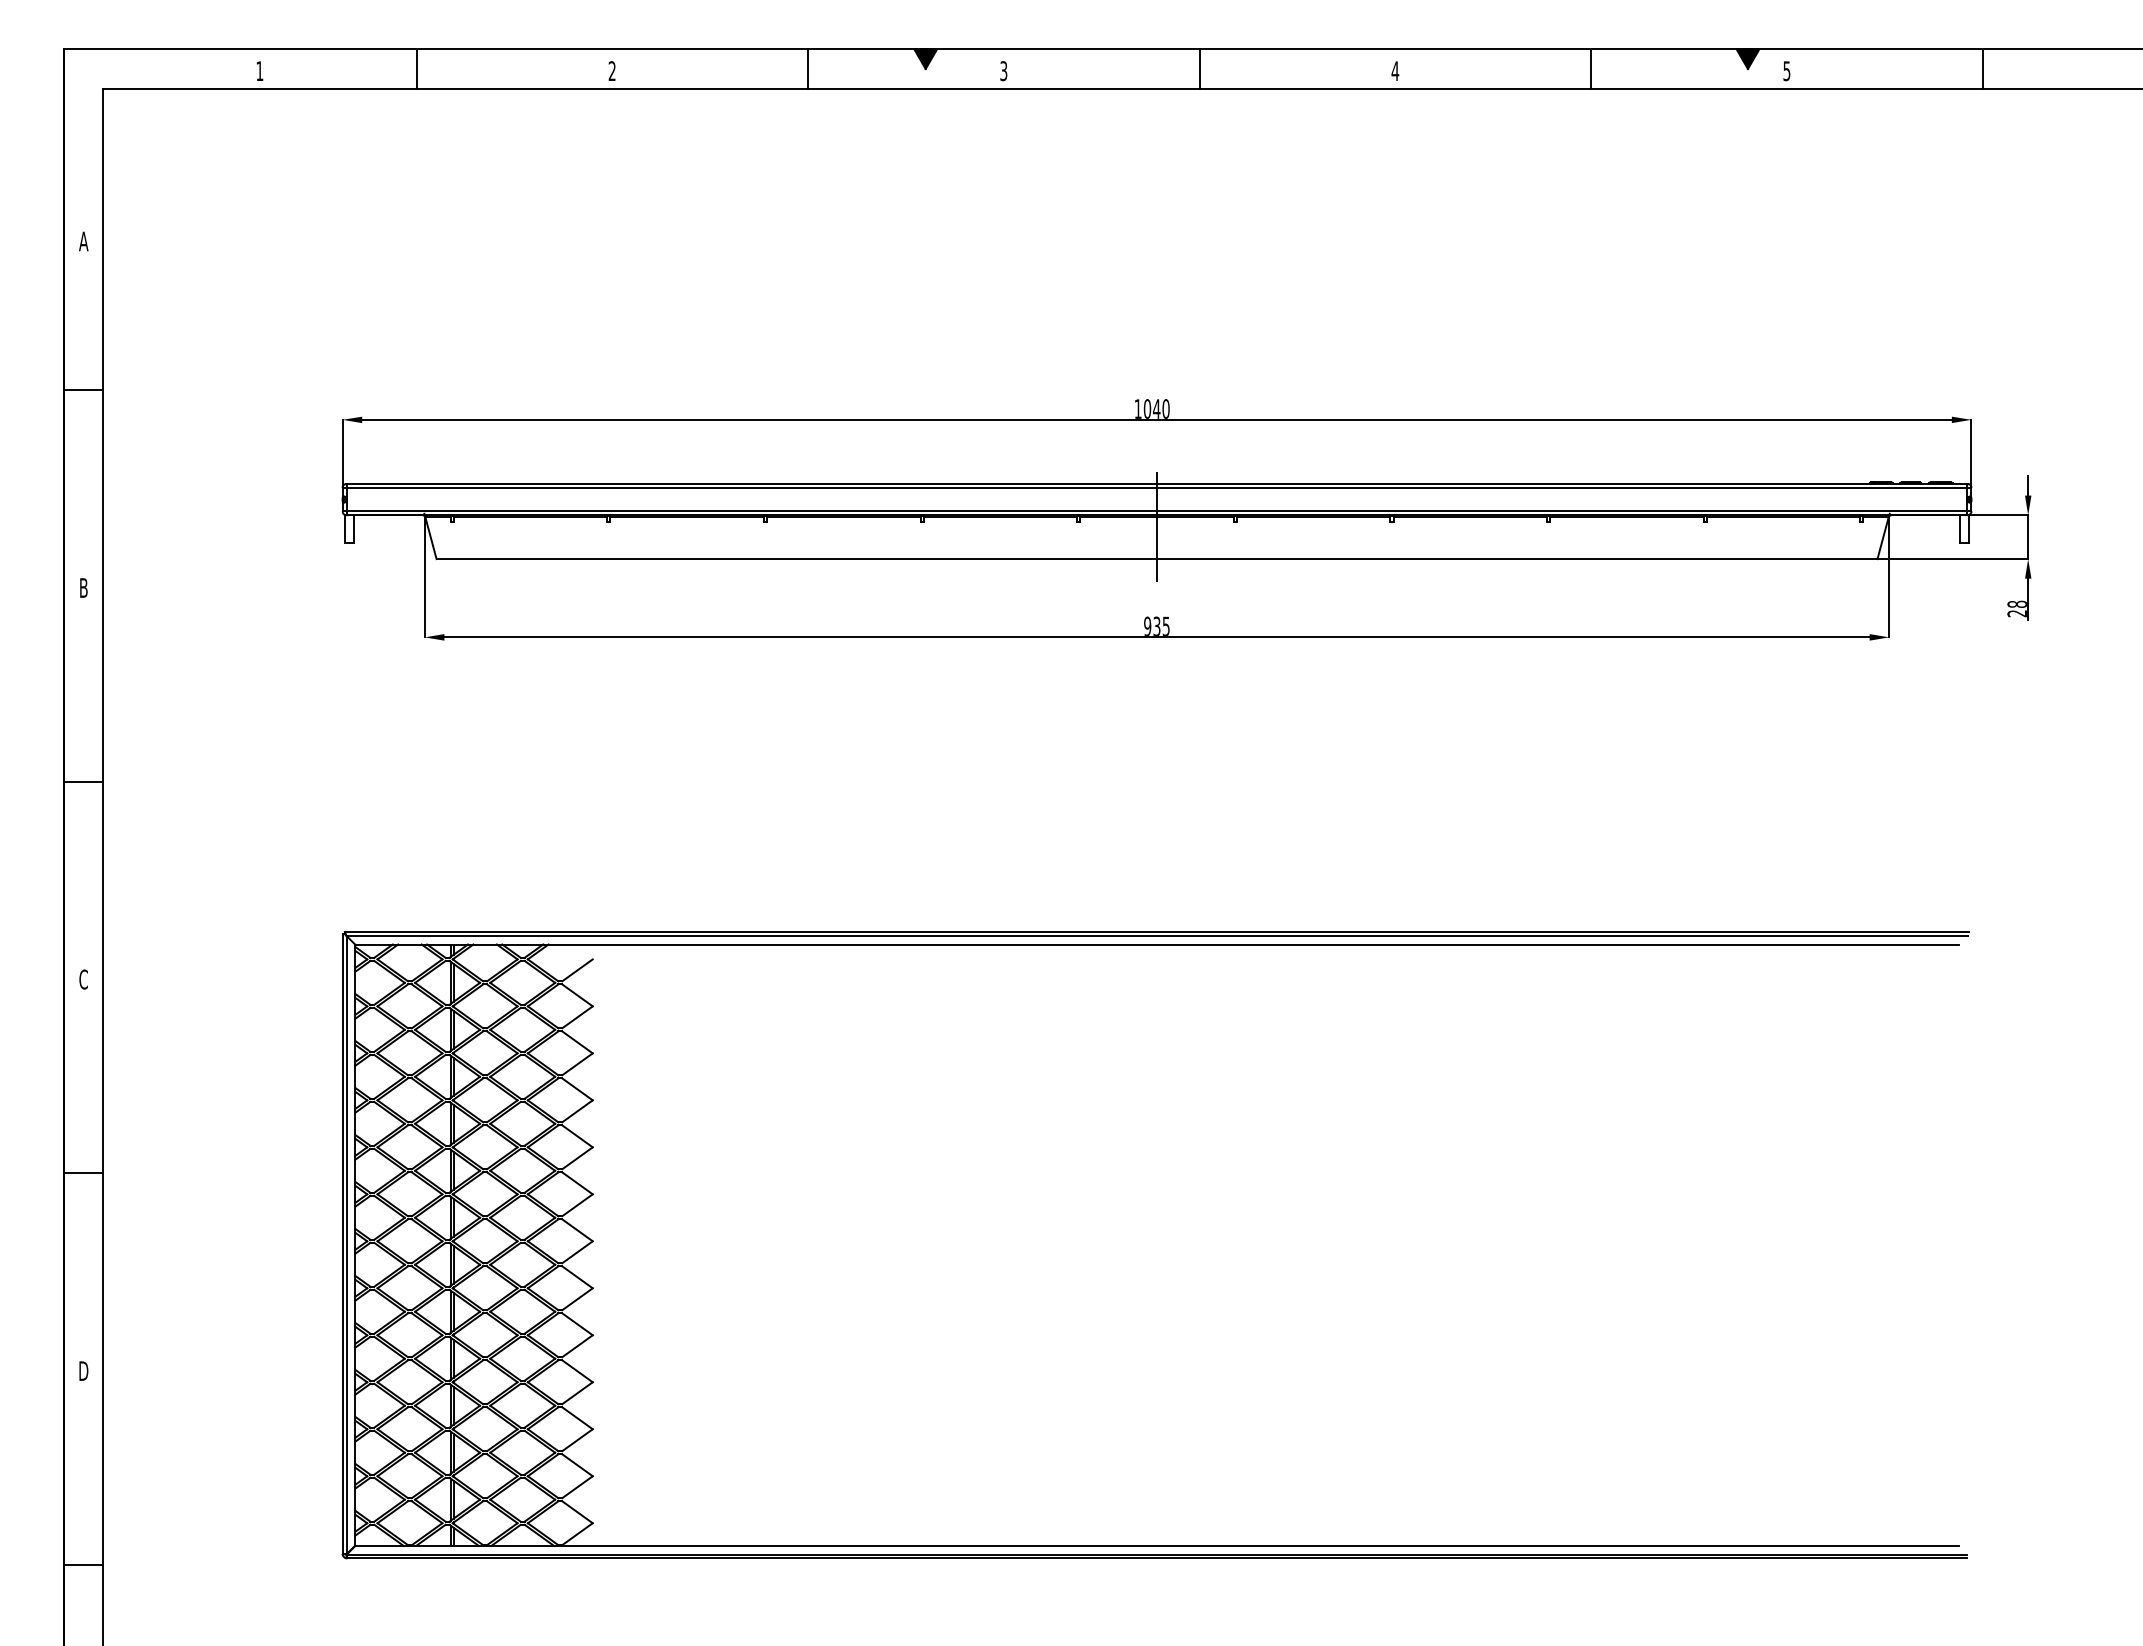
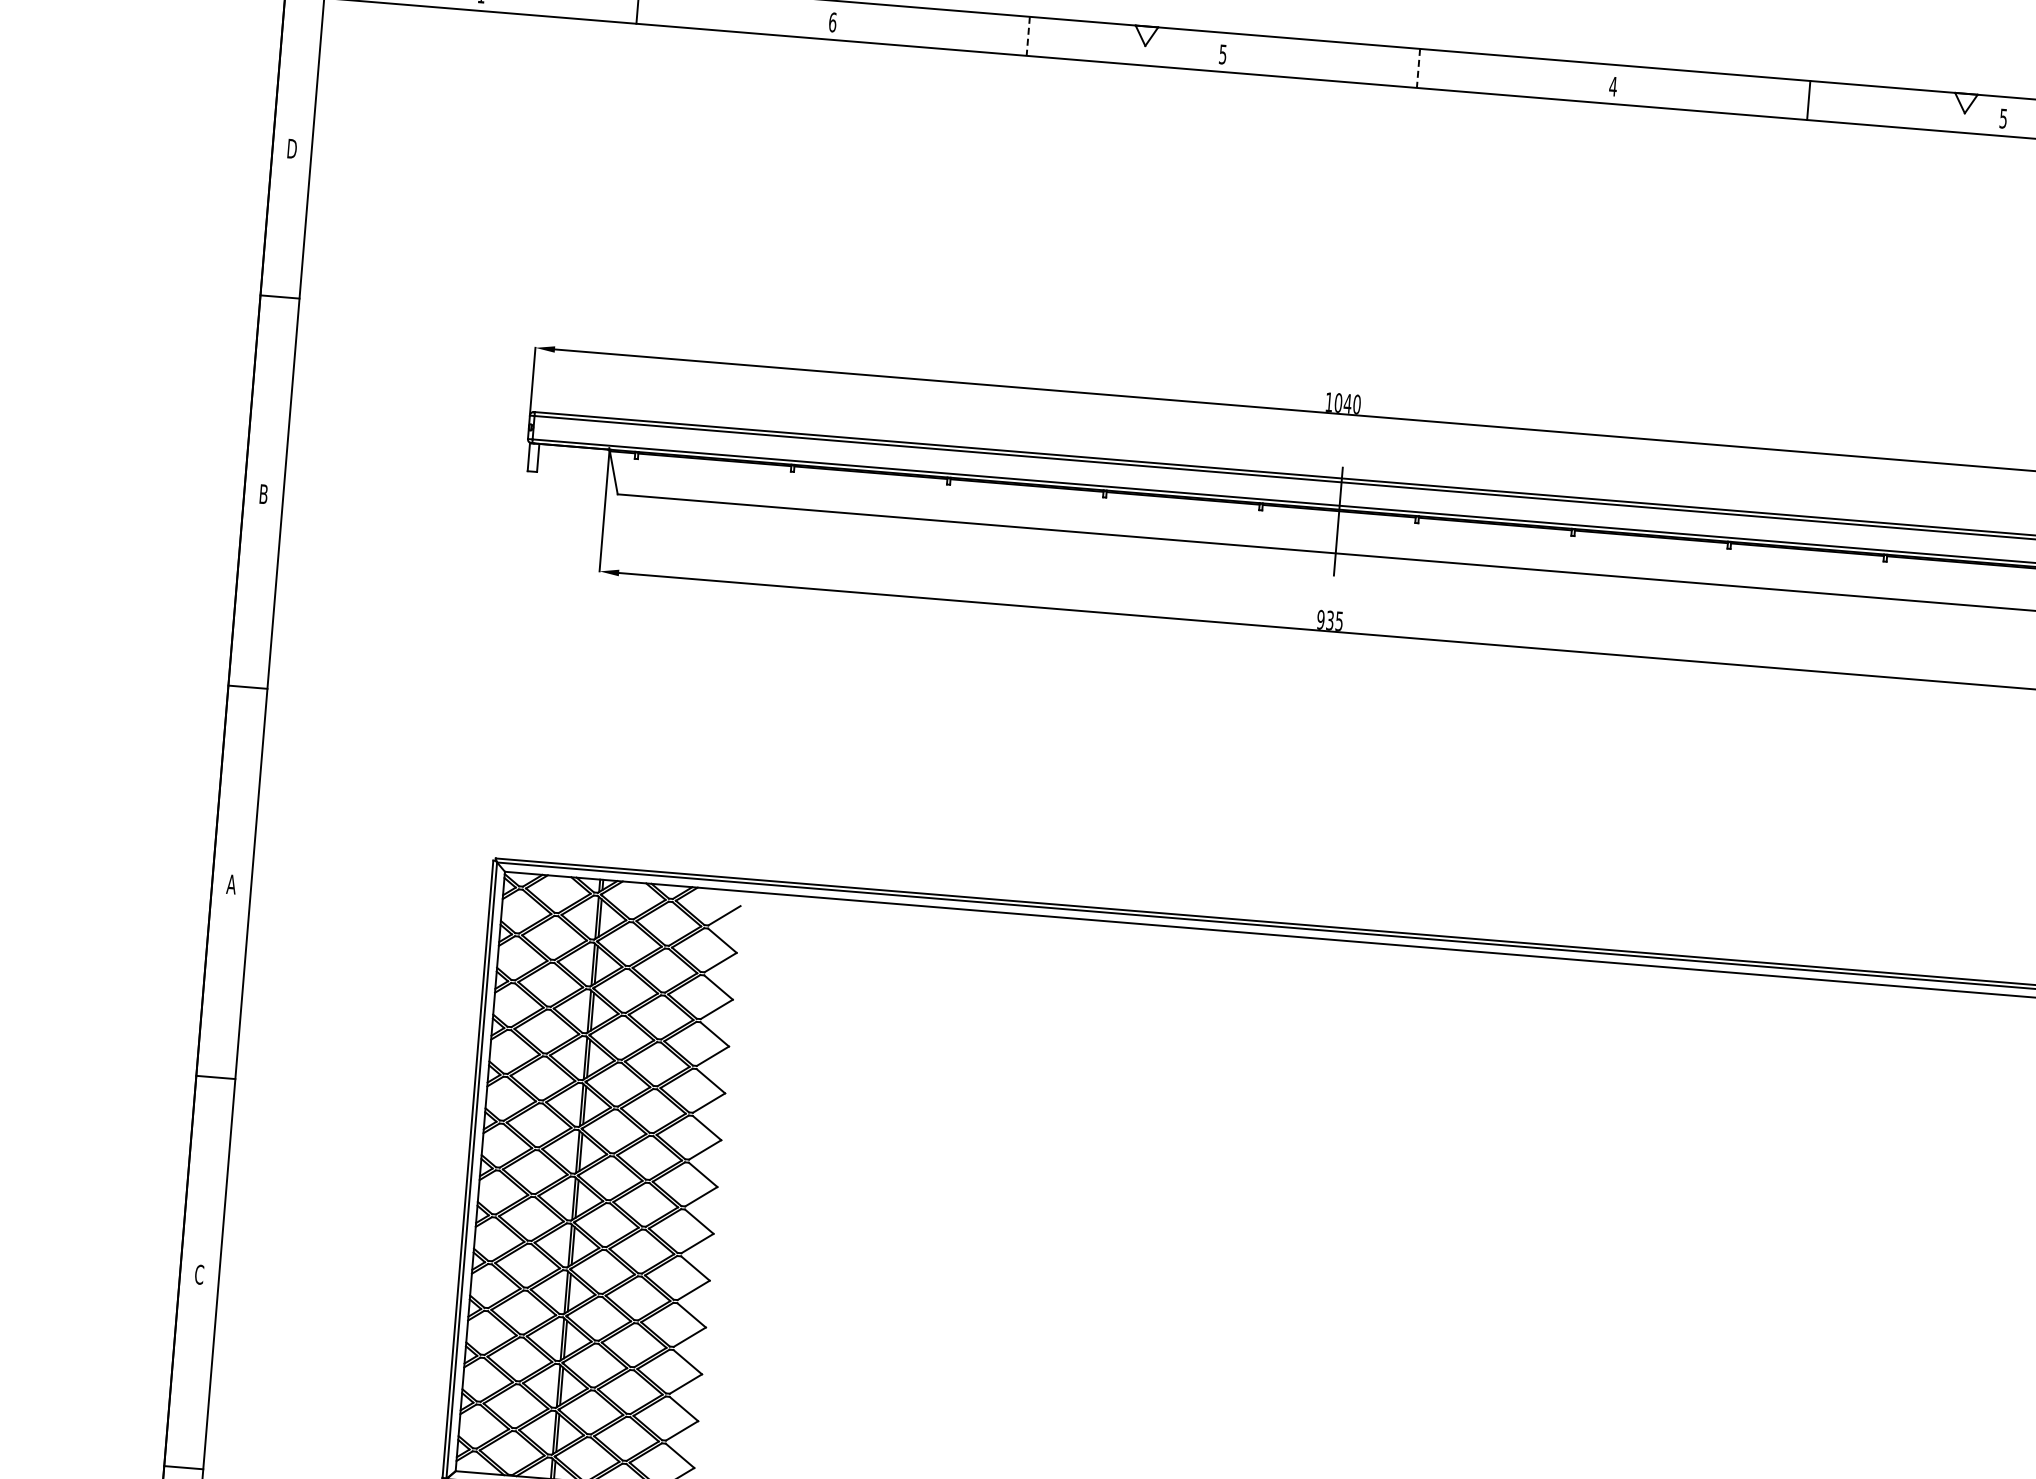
fill: (925, 59) -> (1145, 36), removed
fill: (1747, 59) -> (1965, 103), removed
line: (808, 69) -> (1028, 36), solid -> dashed
line: (1199, 69) -> (1418, 68), solid -> dashed
text: (1003, 70) -> (1222, 53), 3 -> 5
text: (611, 71) -> (831, 22), 2 -> 6
text: (83, 241) -> (291, 148), A -> D
text: (83, 979) -> (231, 884), C -> A
text: (83, 1371) -> (199, 1275), D -> C

